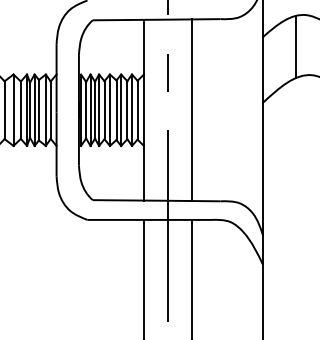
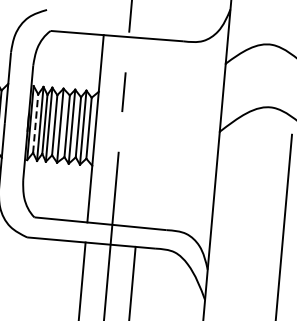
line: (295, 46) -> (258, 76), removed
line: (86, 109) -> (36, 122), solid -> dashed
line: (192, 109) -> (146, 132), removed

